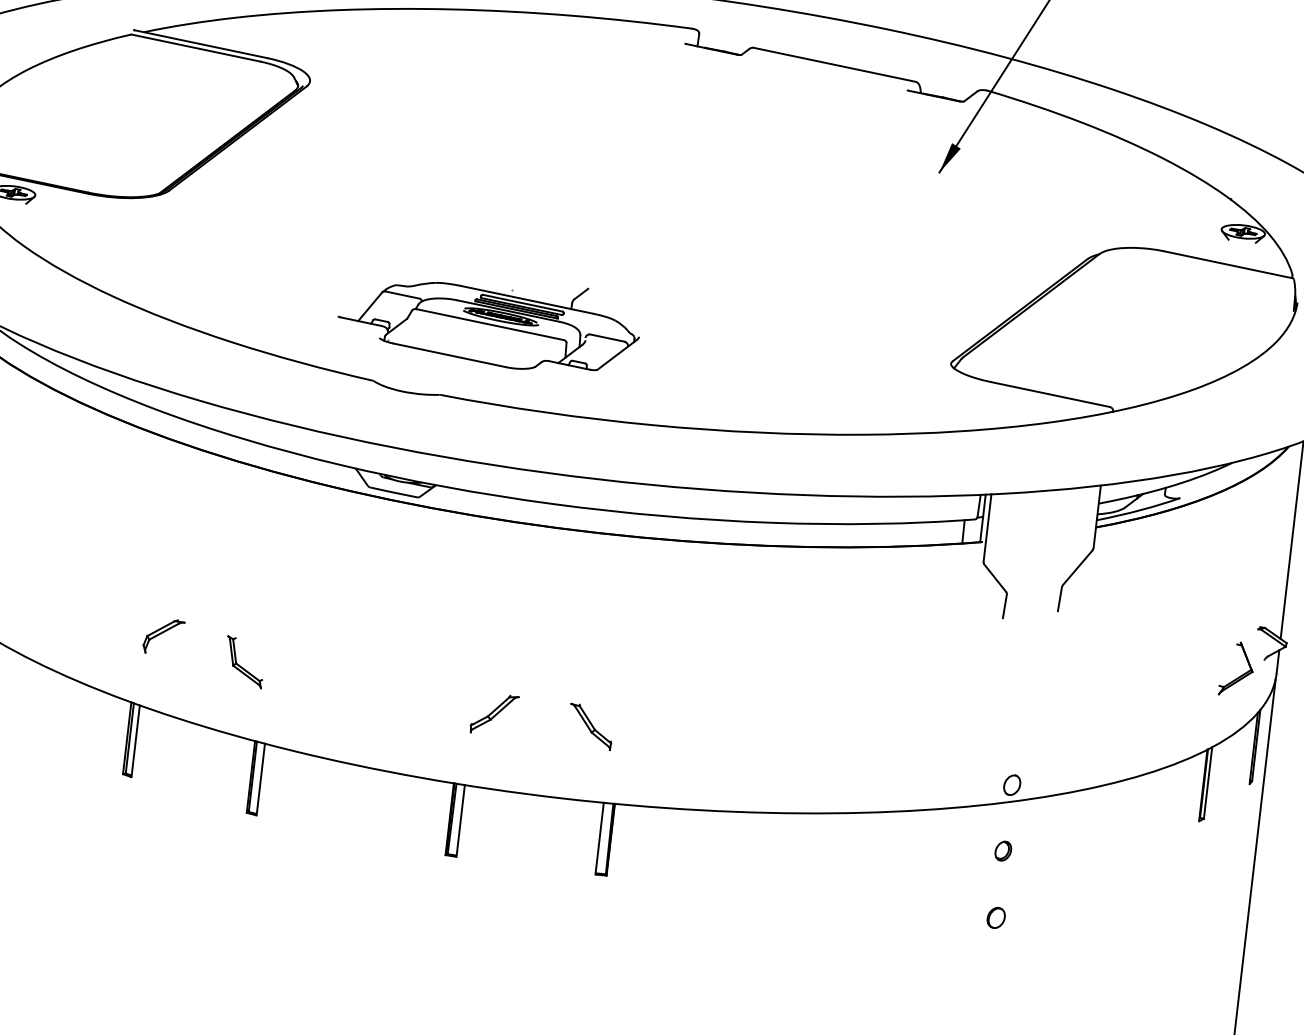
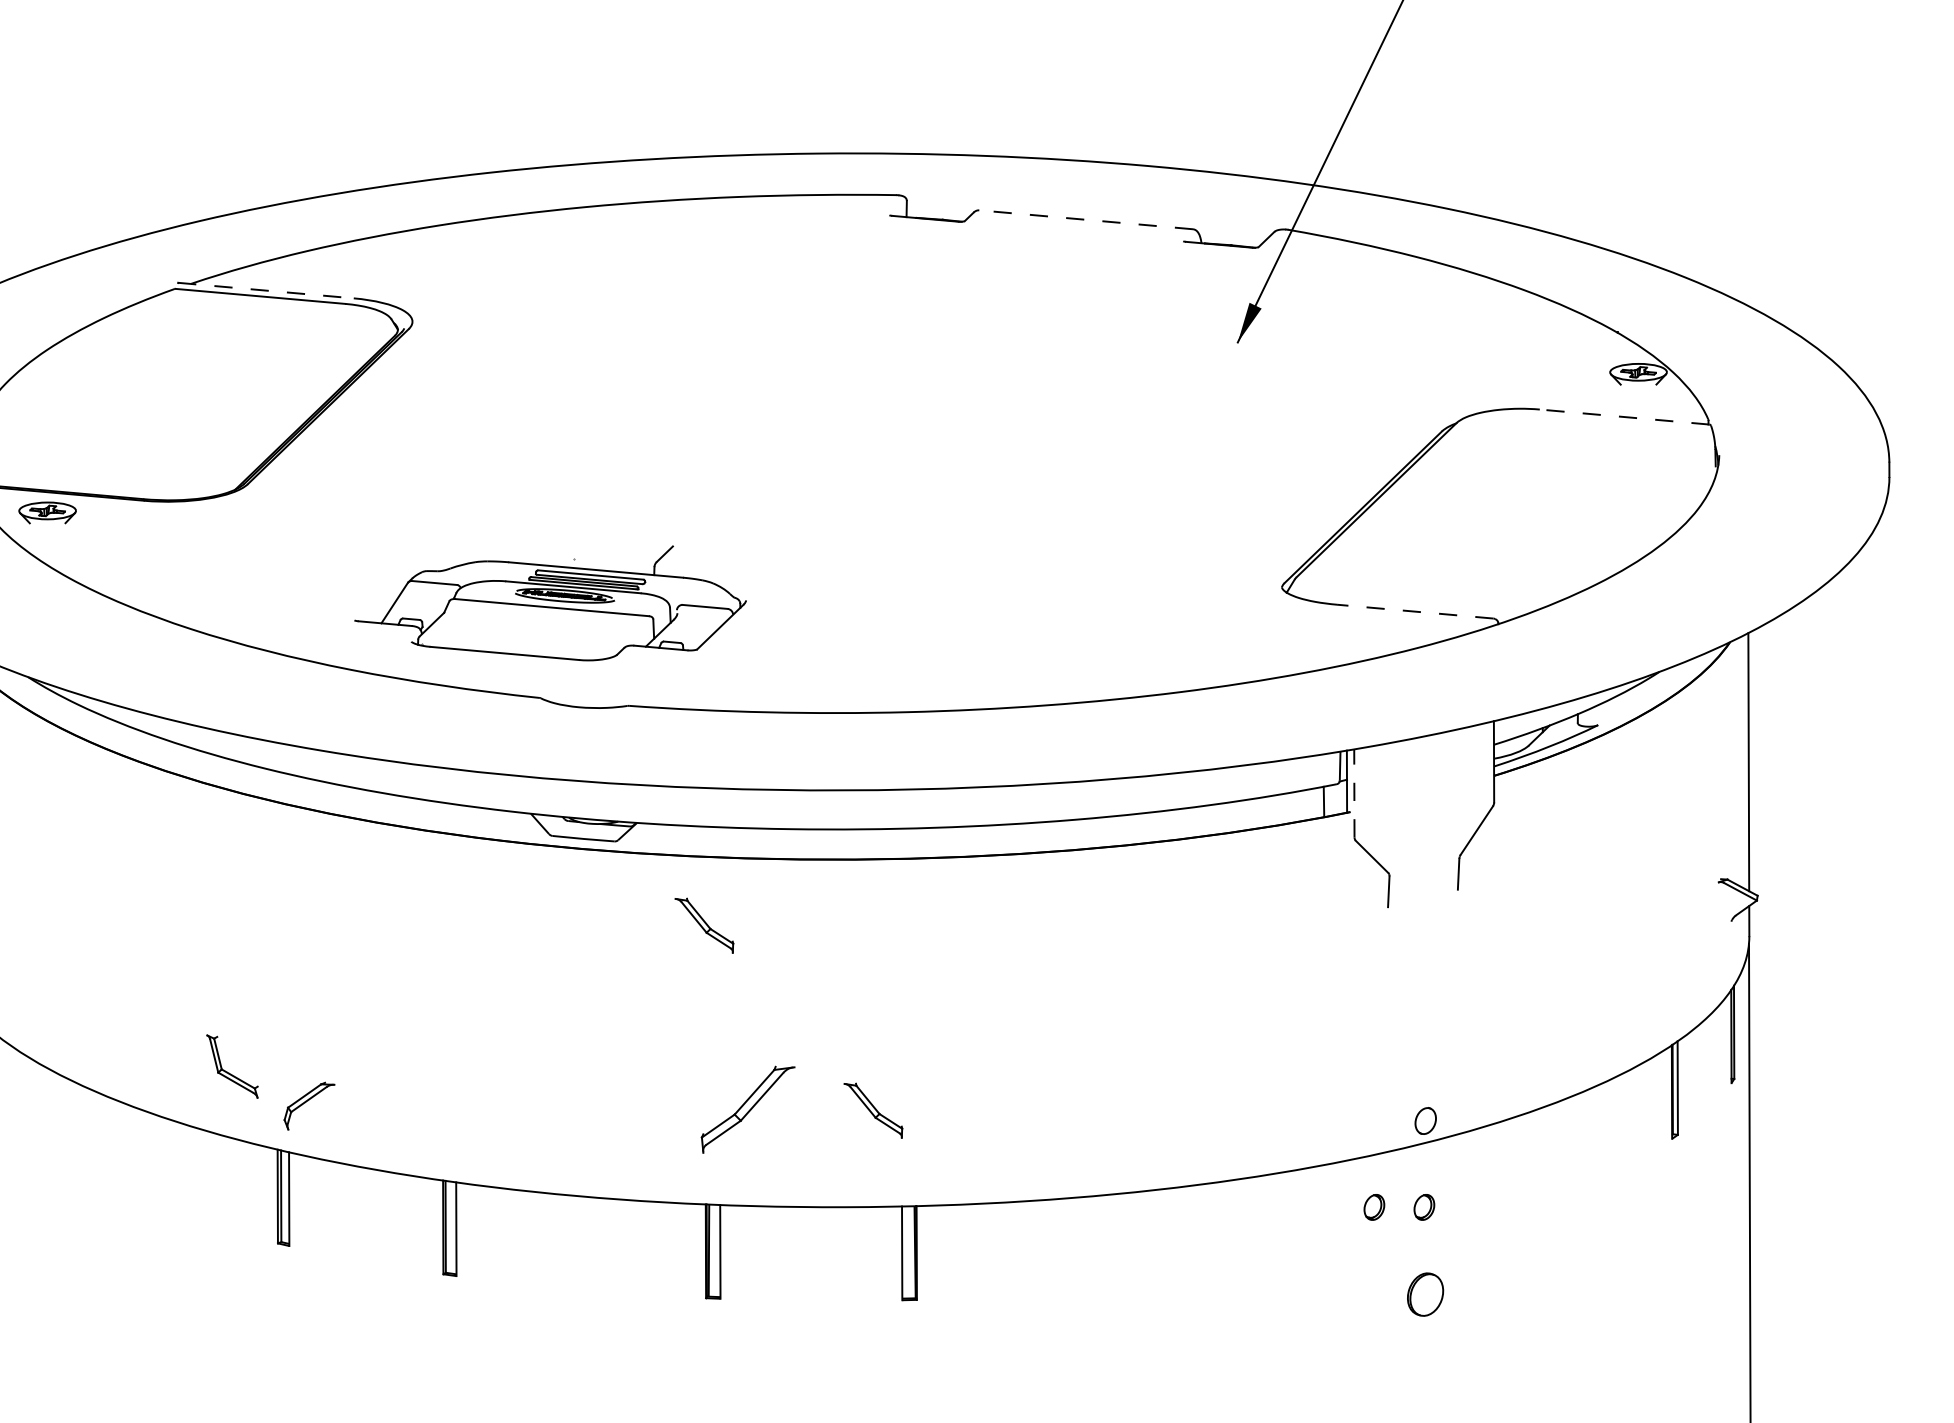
line: (201, 44) -> (266, 290), solid -> dashed
line: (834, 64) -> (1085, 219), solid -> dashed
line: (1228, 265) -> (1624, 417), solid -> dashed
part: (489, 321) -> (550, 603), moved
line: (1050, 394) -> (1414, 611), solid -> dashed
line: (987, 528) -> (1354, 793), solid -> dashed
part: (478, 569) -> (704, 925), added
part: (163, 636) -> (309, 1105), moved
part: (241, 666) -> (229, 1072), moved
part: (1241, 674) -> (1704, 943), removed
part: (494, 714) -> (747, 1109), size x1.6
part: (965, 846) -> (1374, 1207), added
part: (996, 917) -> (1425, 1294), size x1.6

